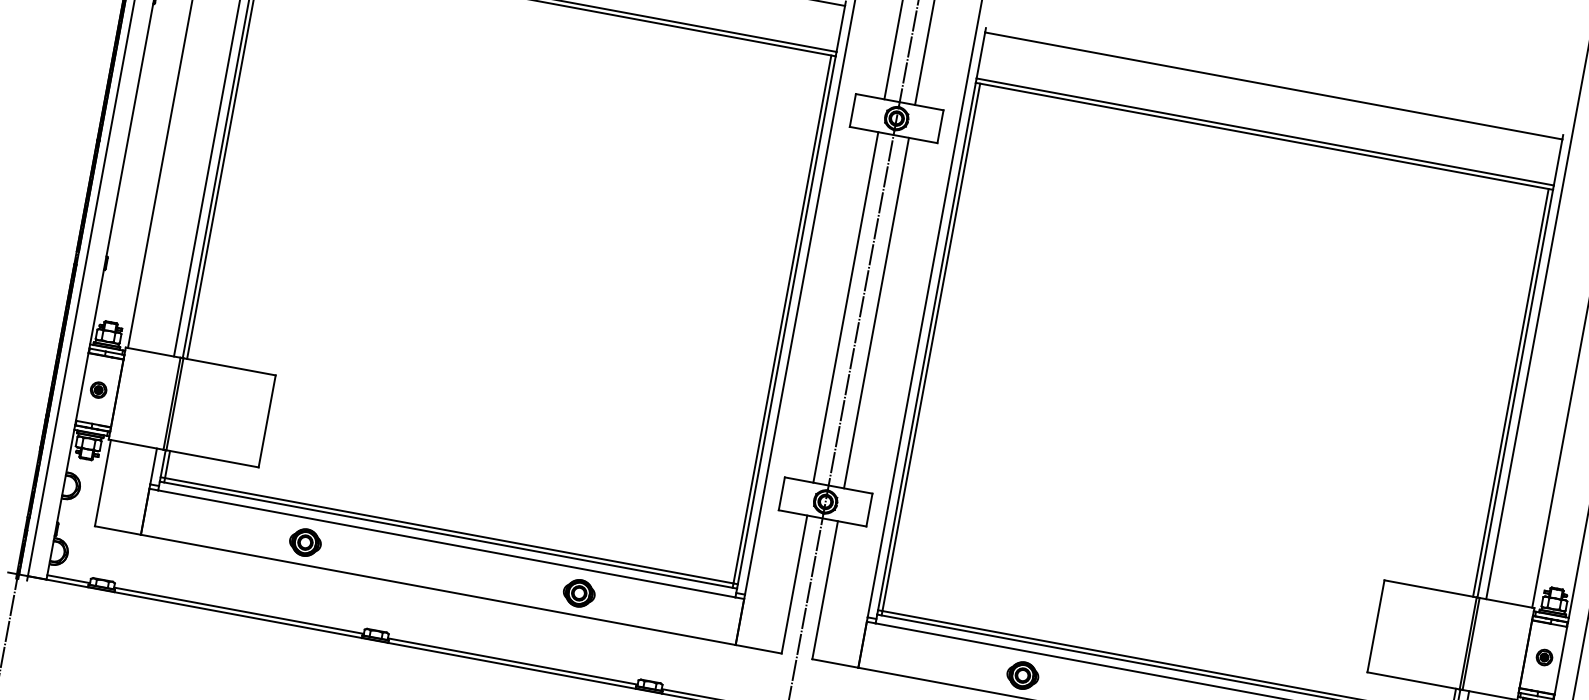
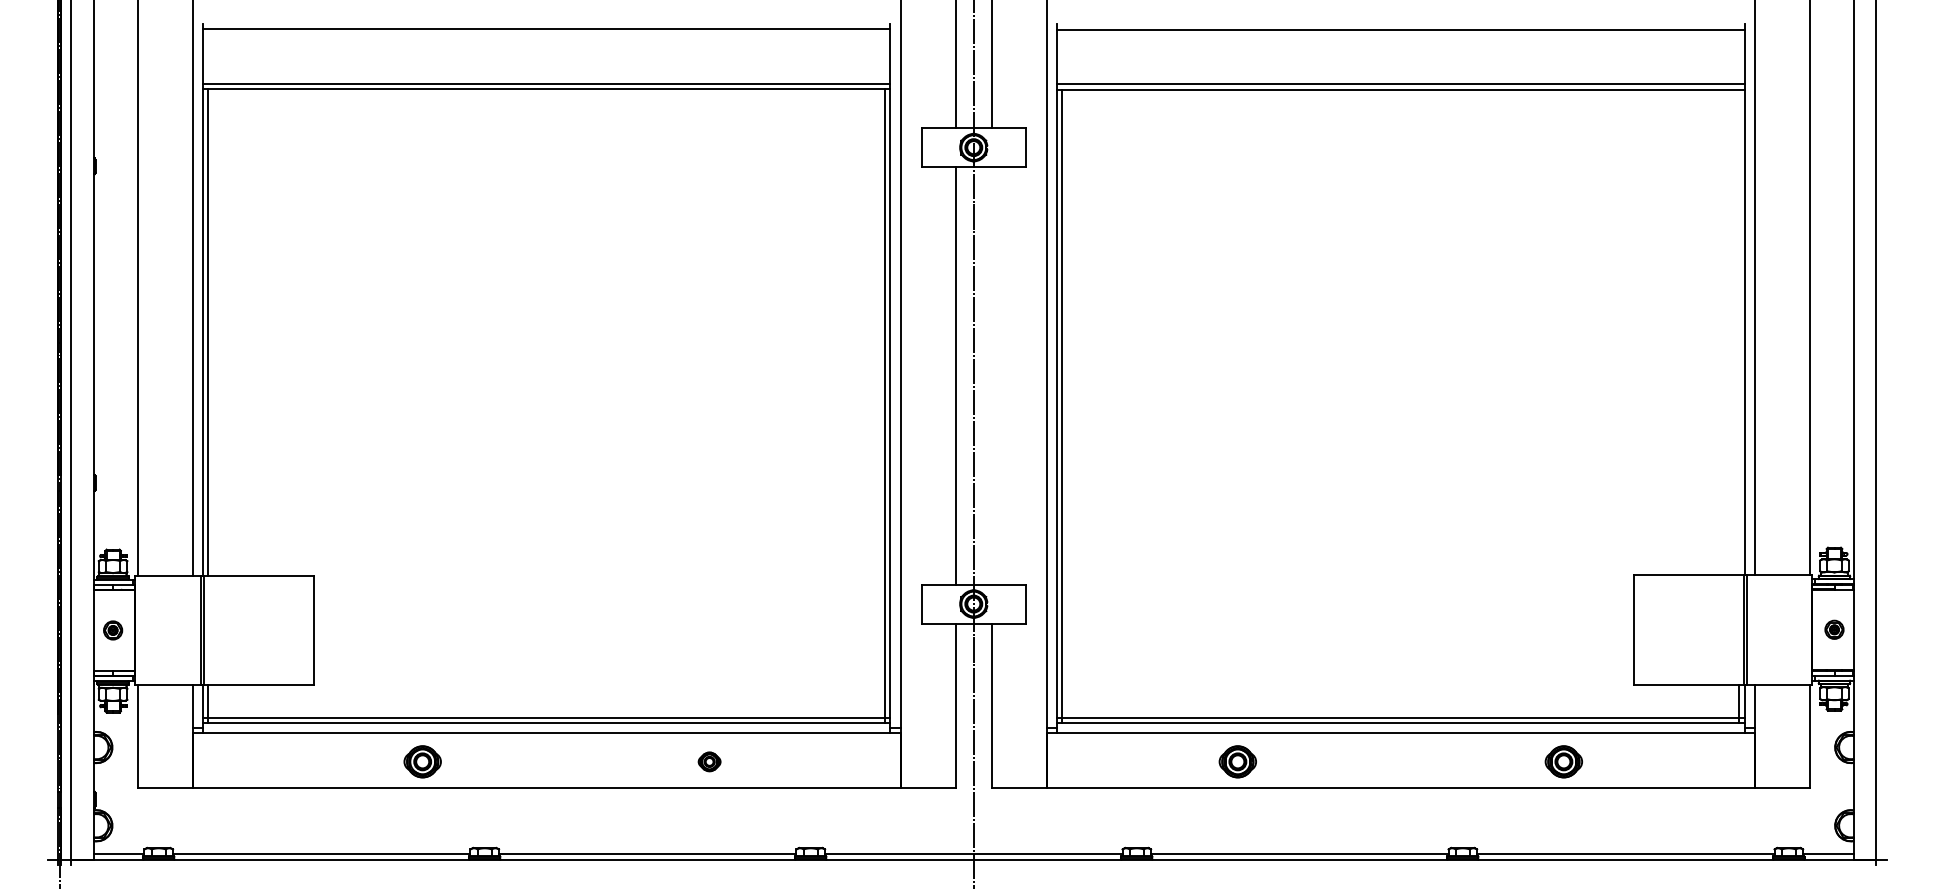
line: (876, 312) -> (992, 375), removed
line: (1511, 393) -> (1739, 332), removed
part: (305, 542) -> (422, 761), moved
part: (579, 593) -> (709, 761), size x0.6

